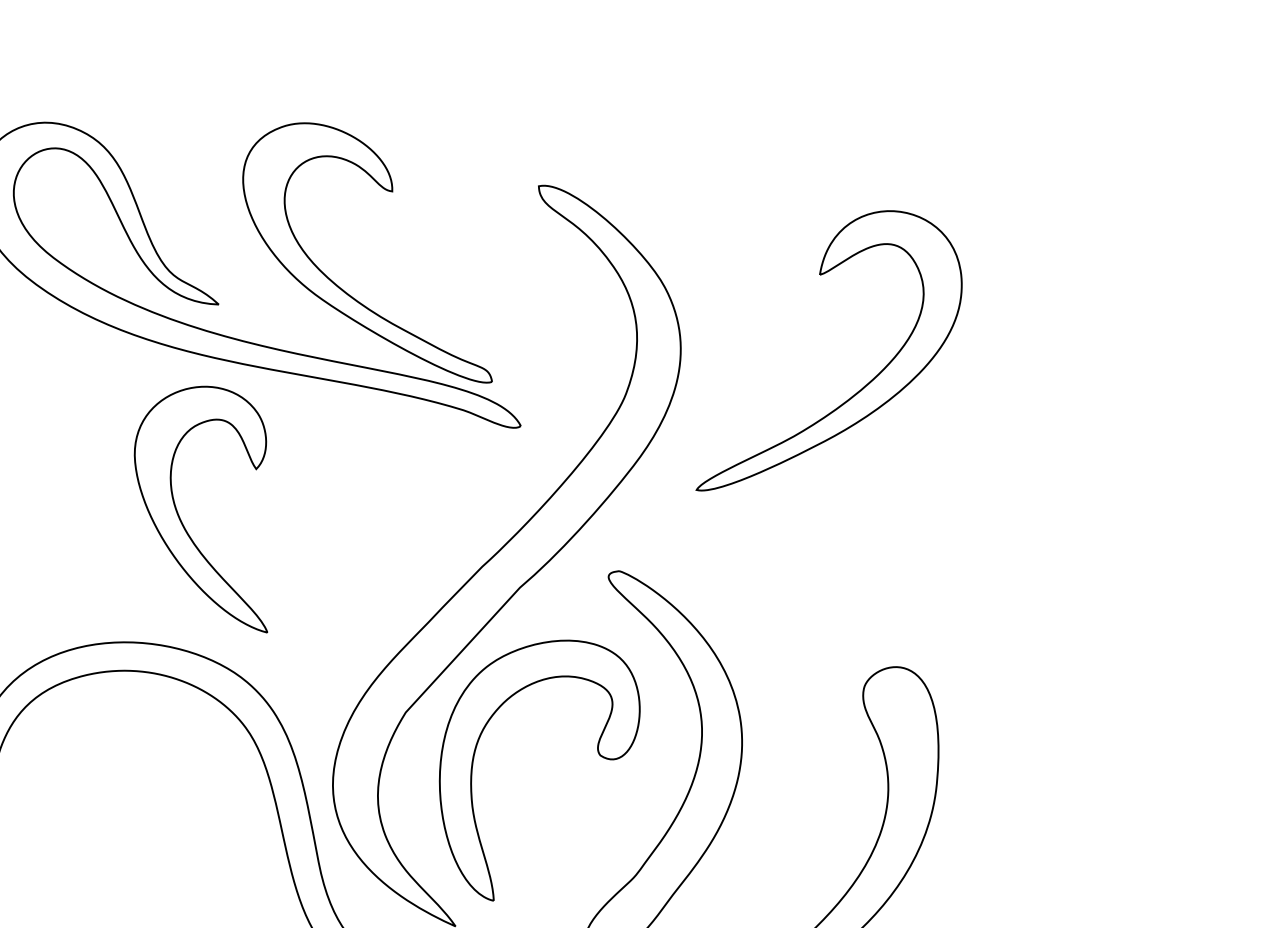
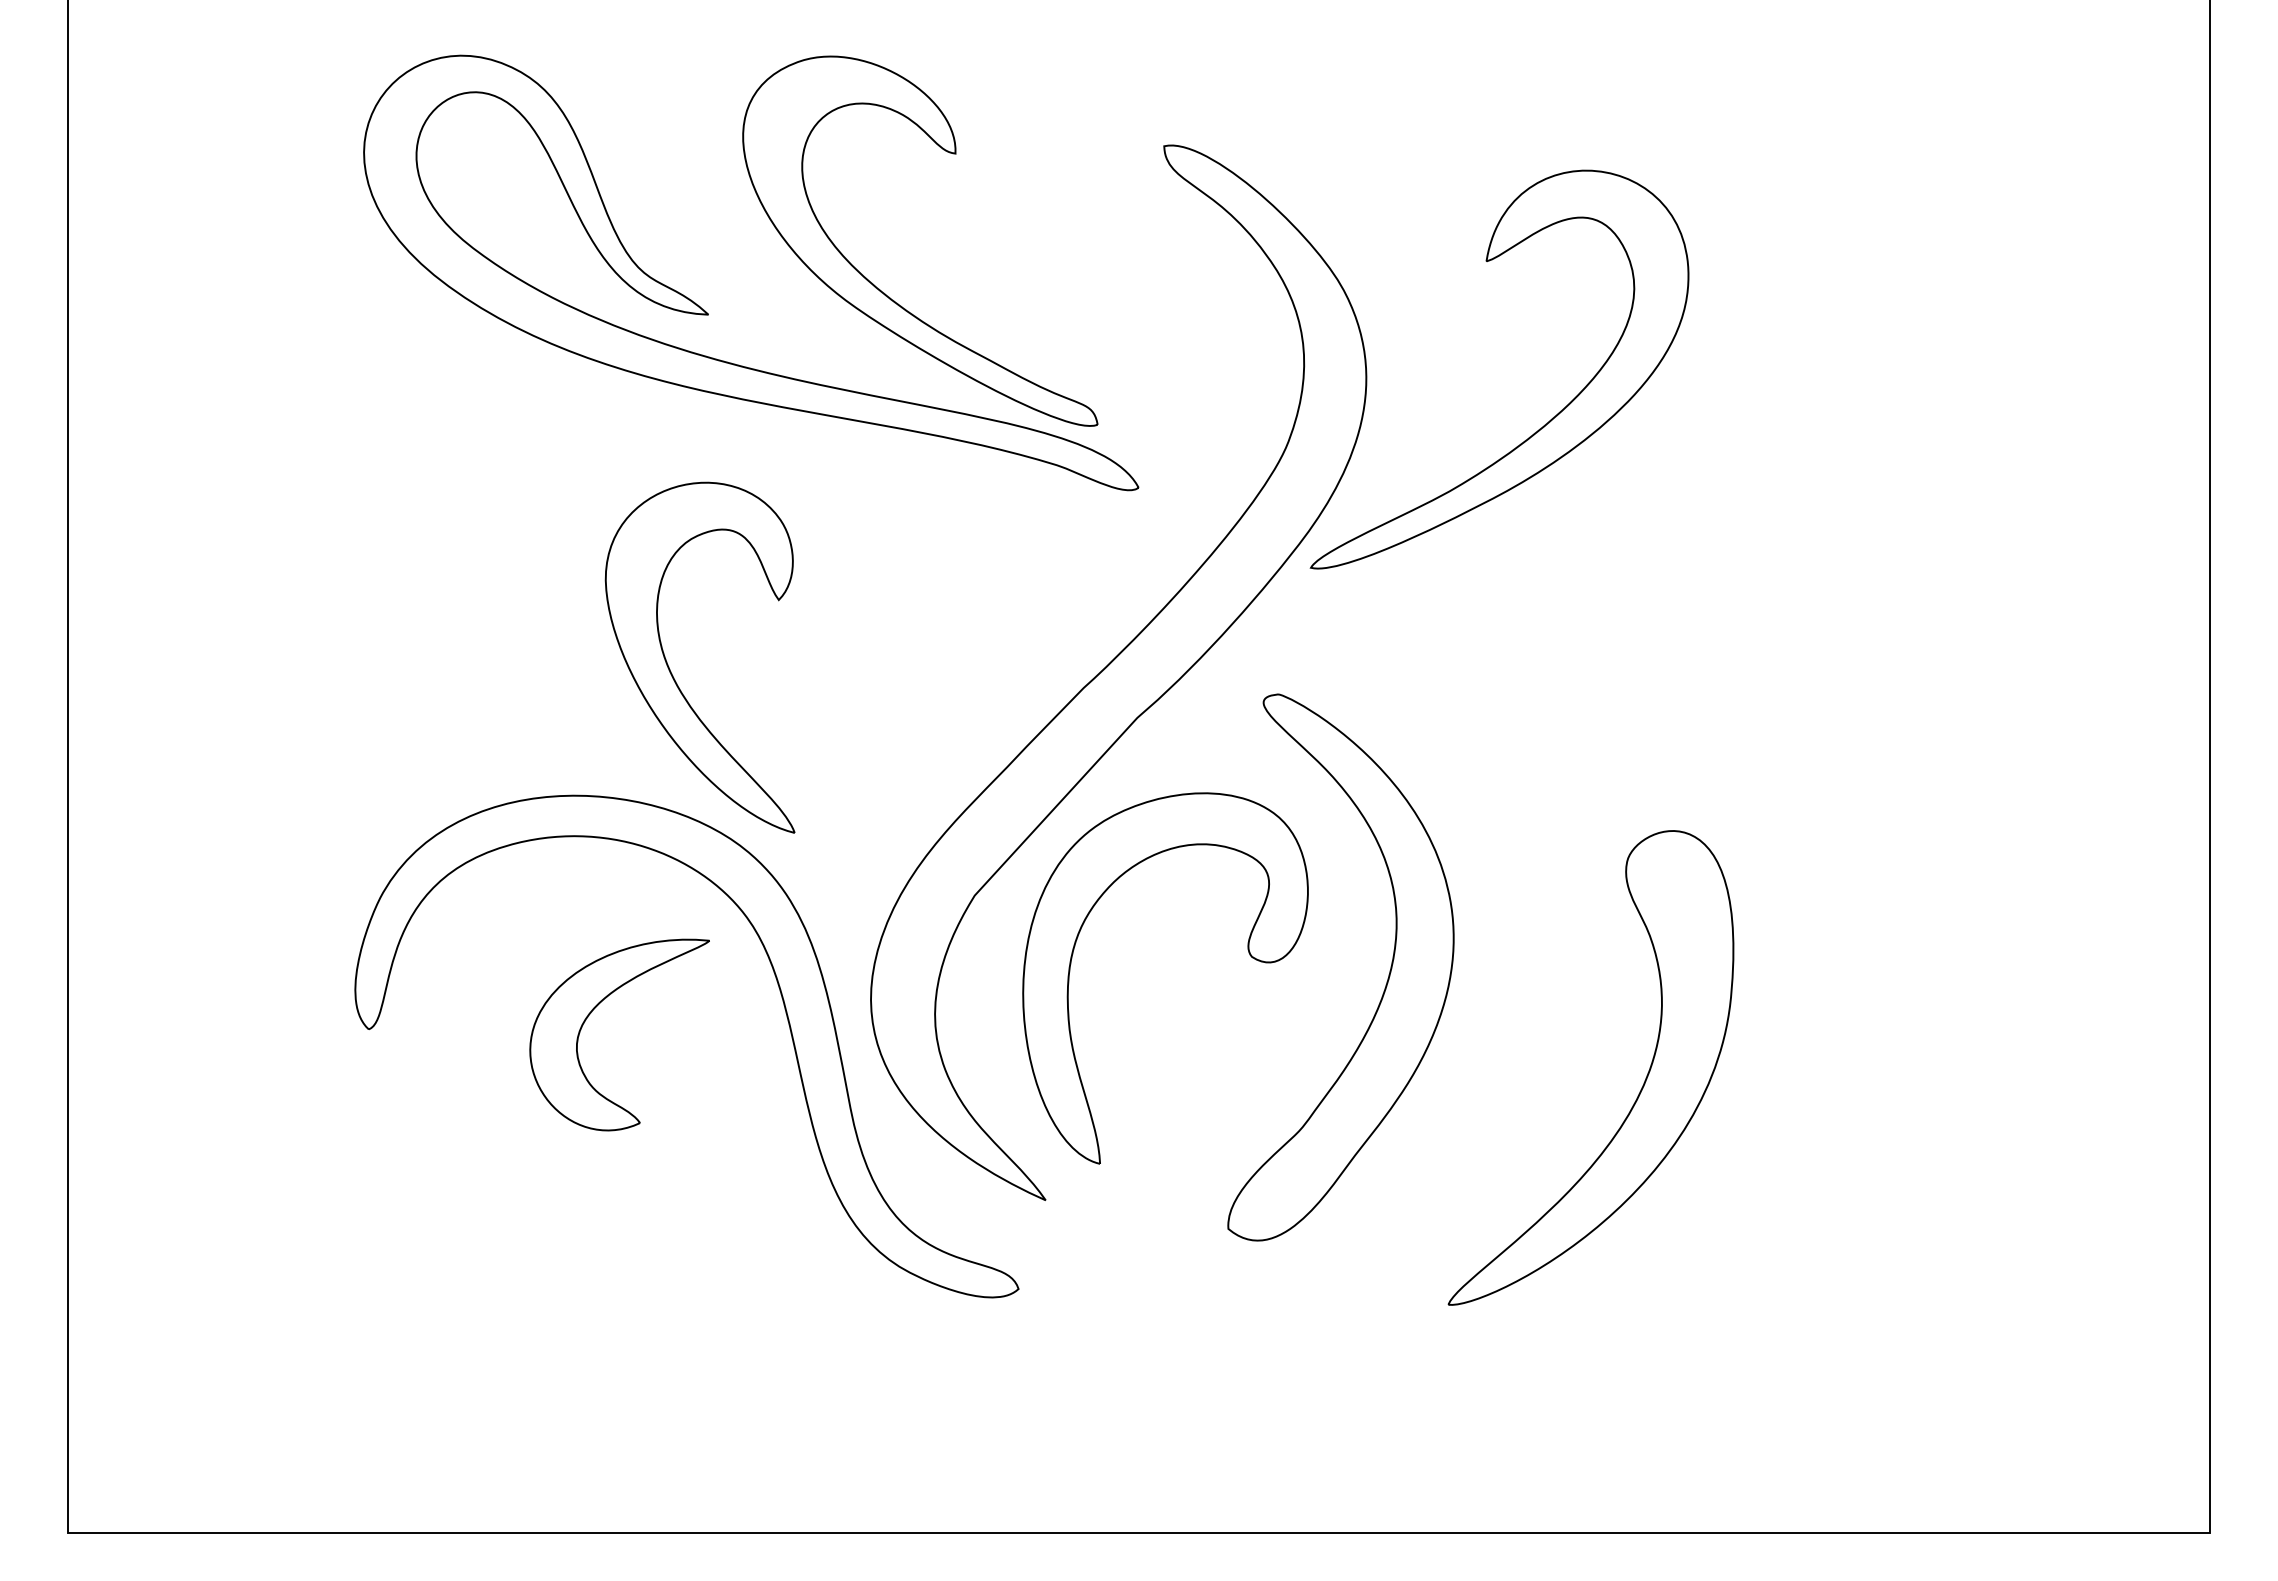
part: (860, 389) -> (1544, 424), moved
part: (180, 519) -> (671, 671), moved
part: (136, 795) -> (591, 1013), added

